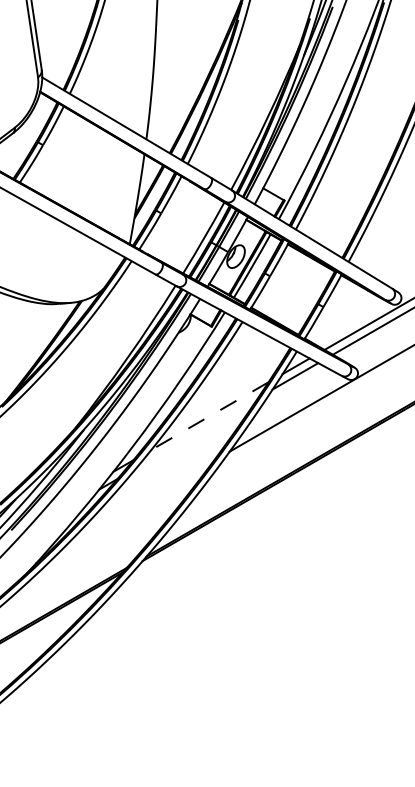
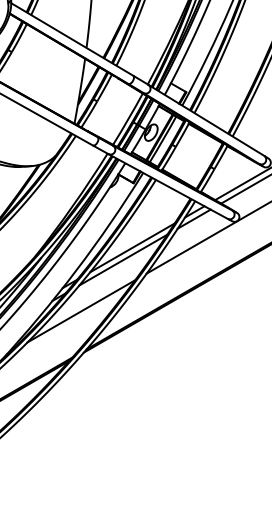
line: (209, 416) -> (132, 248), dashed -> solid
line: (197, 432) -> (123, 259), added
line: (138, 503) -> (80, 311), added

